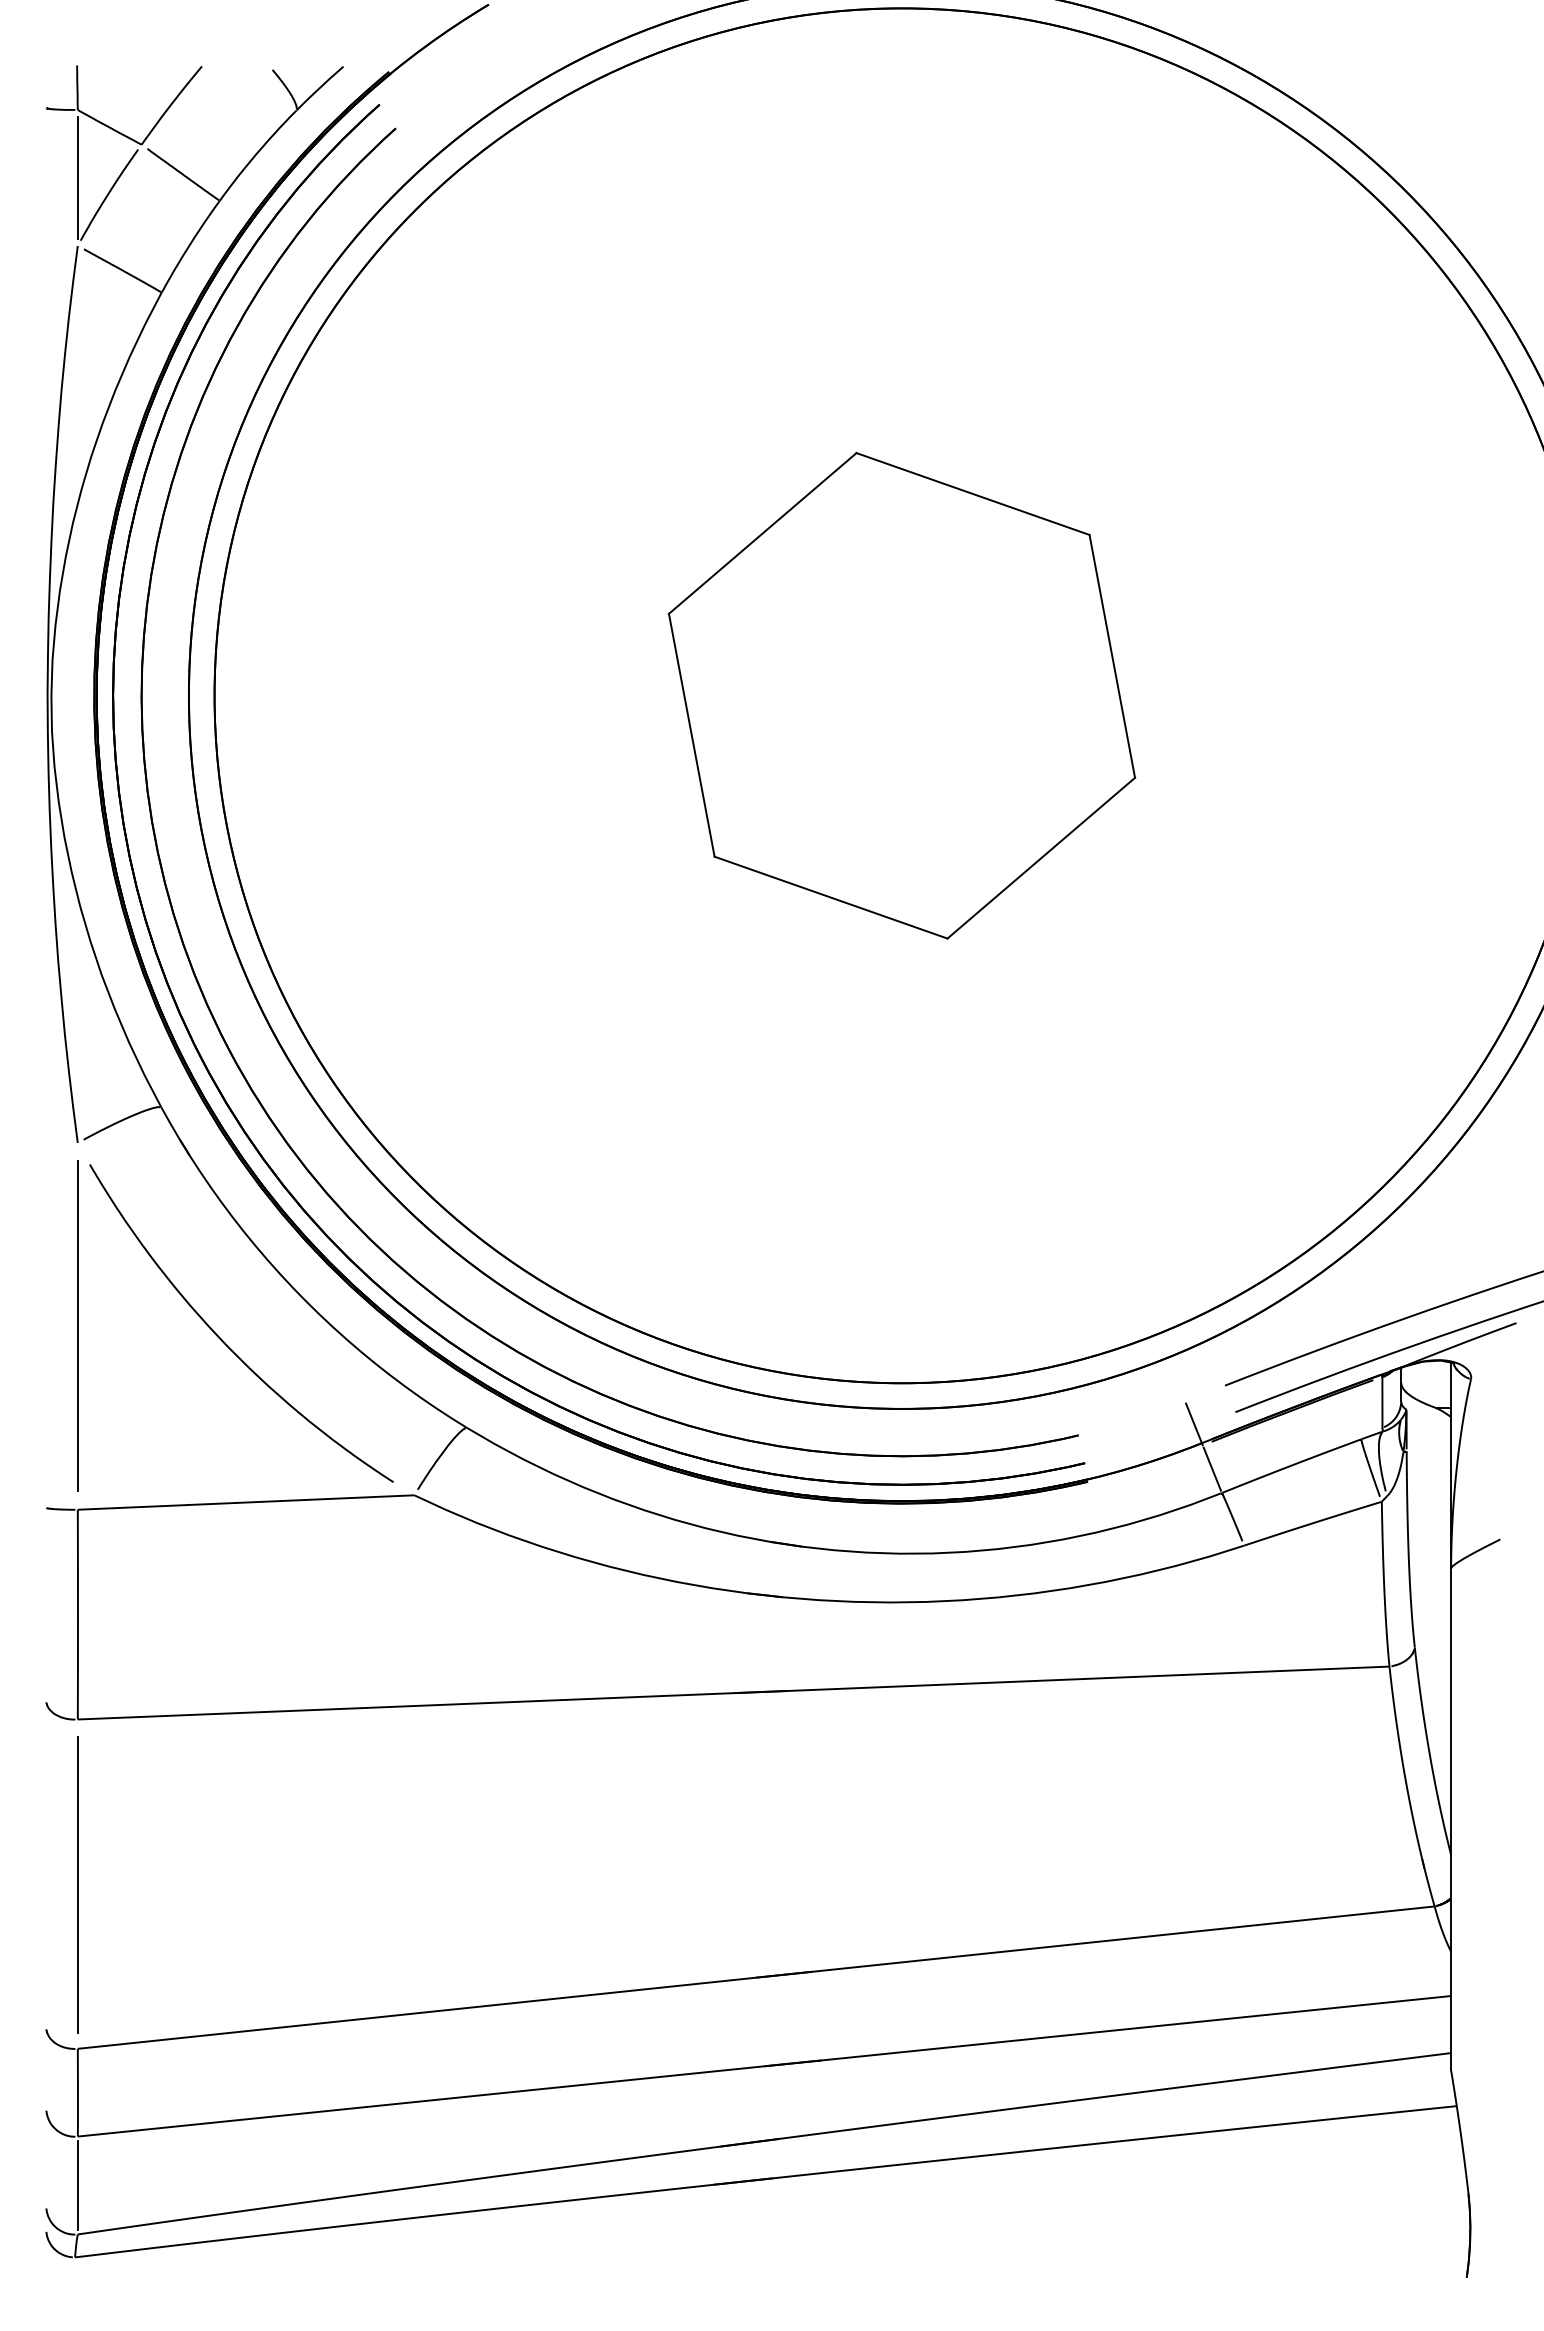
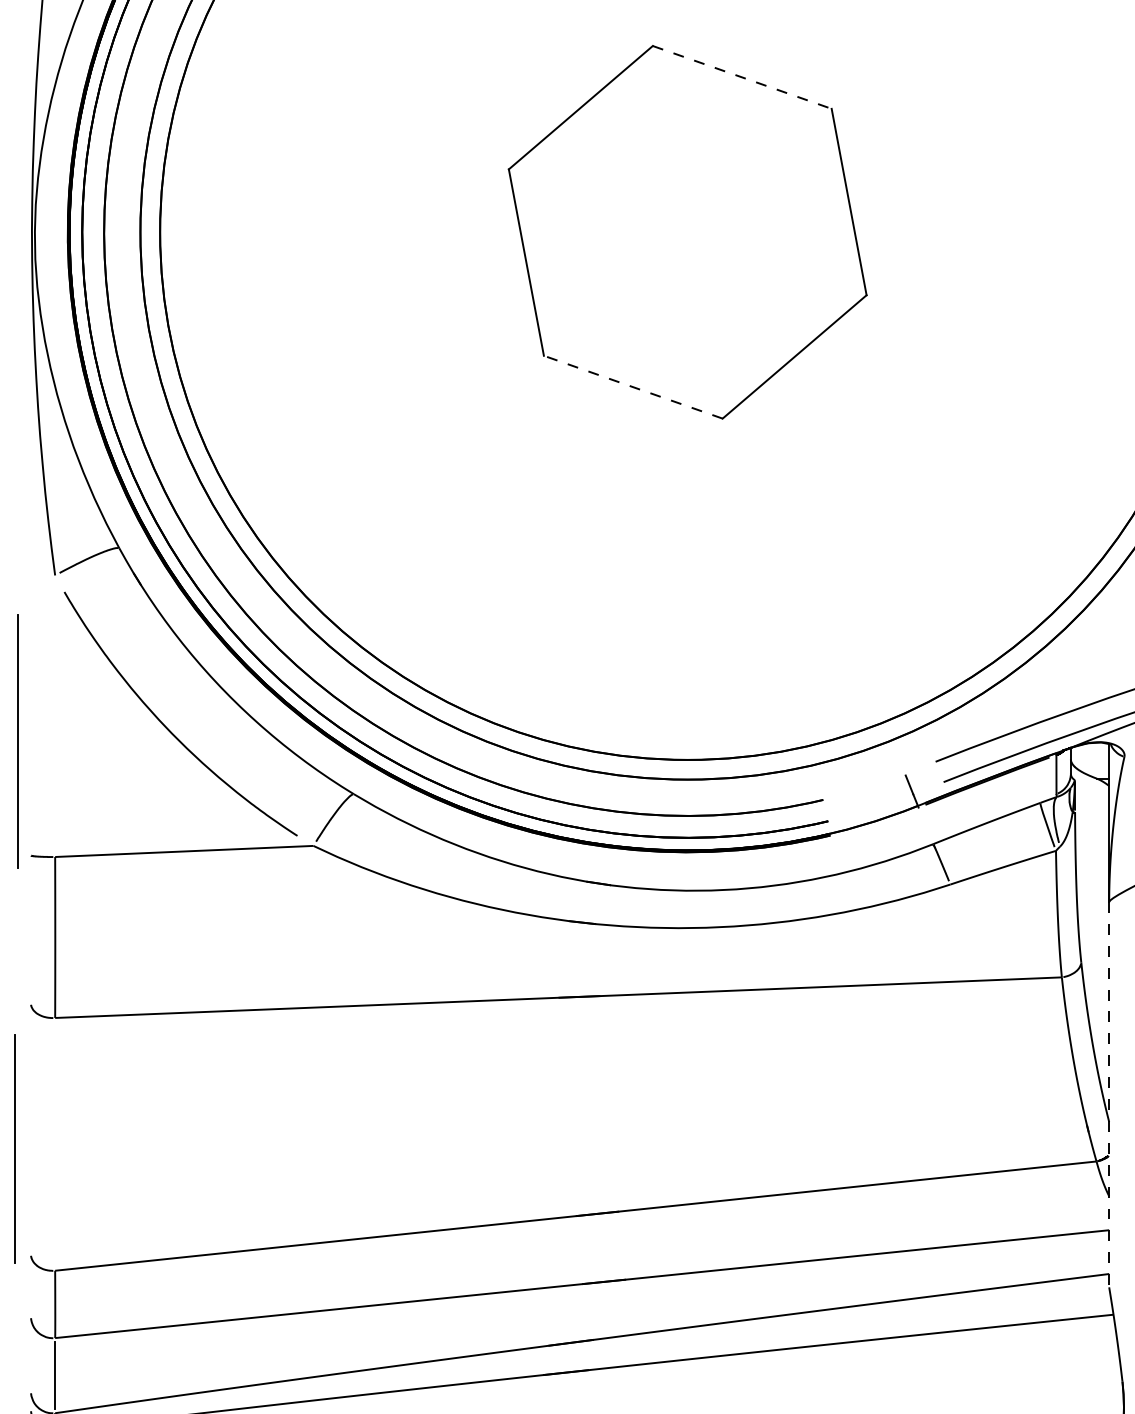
line: (973, 494) -> (742, 77), solid -> dashed
line: (830, 897) -> (632, 387), solid -> dashed
line: (77, 1325) -> (17, 740), moved
line: (1211, 1468) -> (925, 825), removed
line: (1451, 1819) -> (1109, 1094), solid -> dashed
line: (77, 1884) -> (15, 1148), moved

